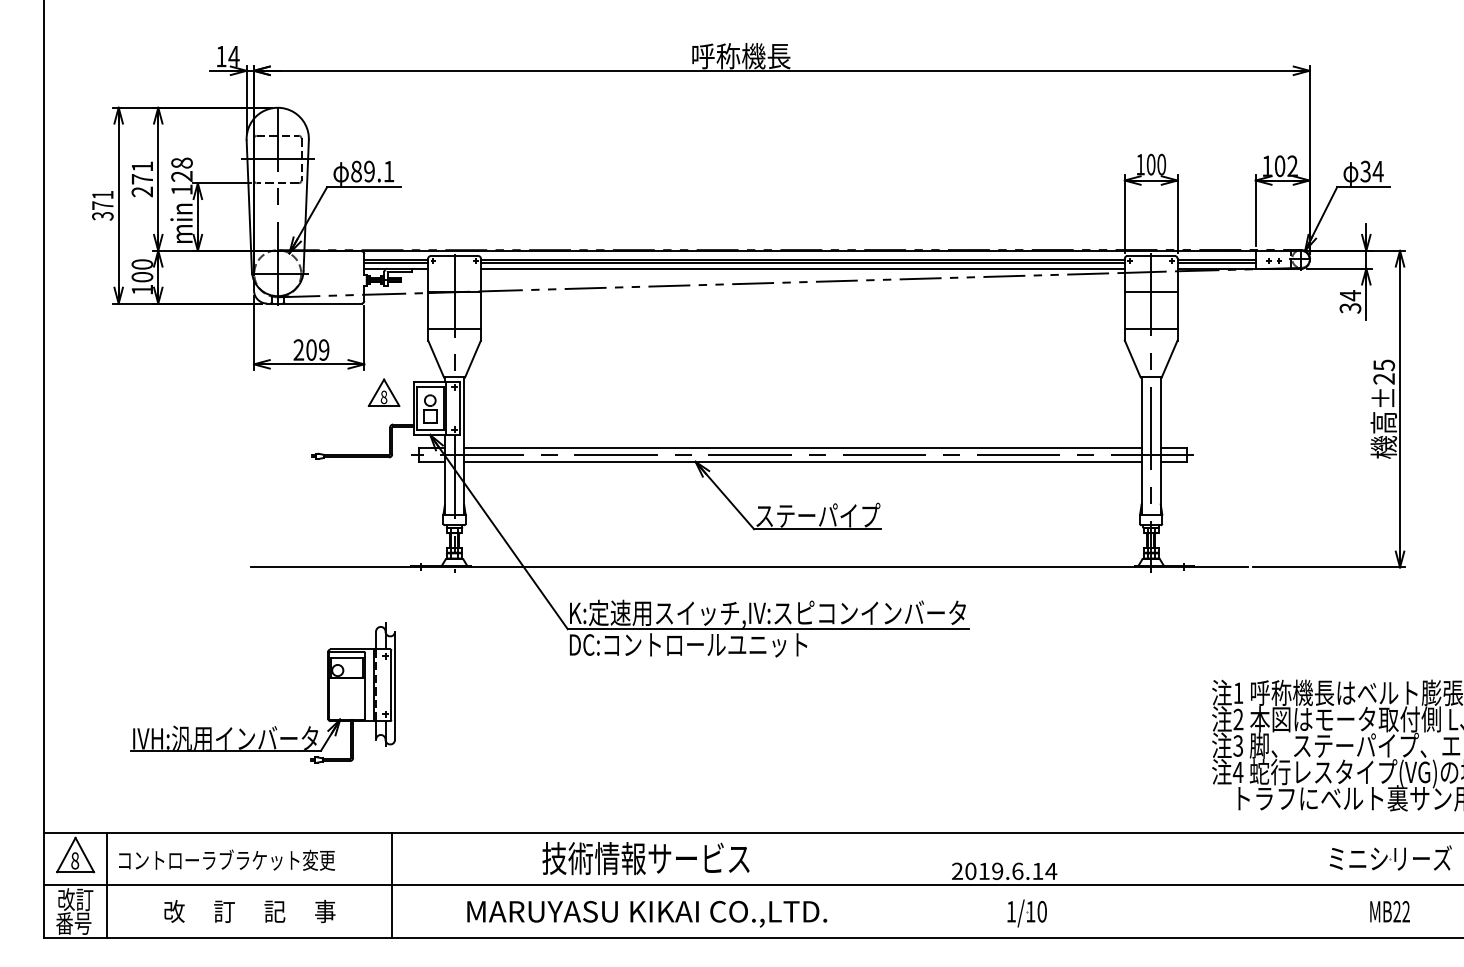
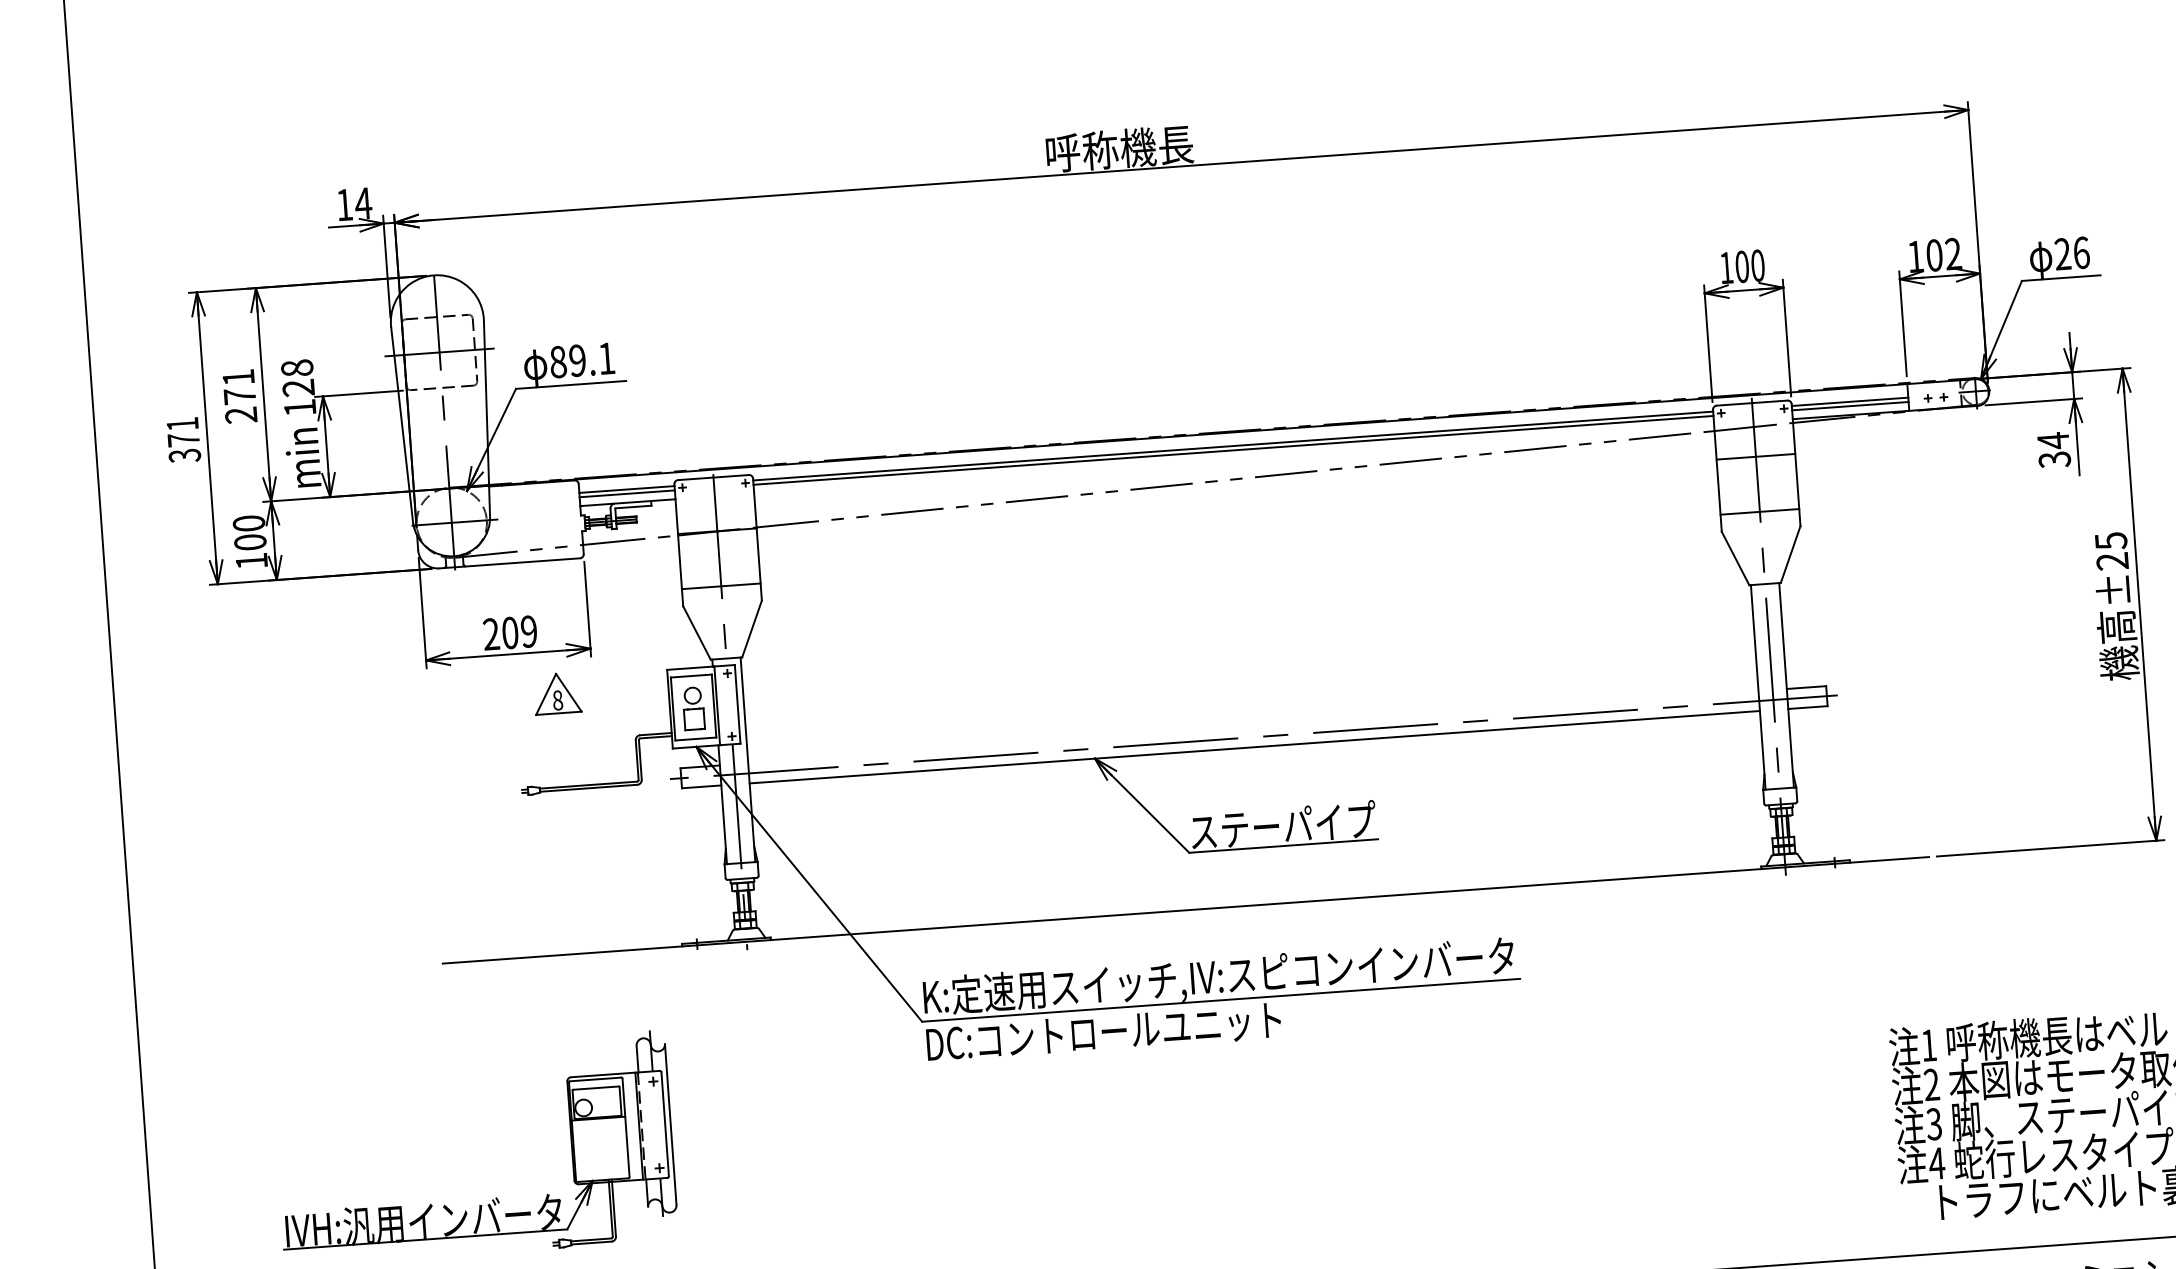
text: (1371, 171) -> (2071, 253), 34 -> 26
line: (802, 268) -> (1233, 458), removed
part: (383, 392) -> (556, 693), moved
line: (802, 448) -> (1252, 727), removed

